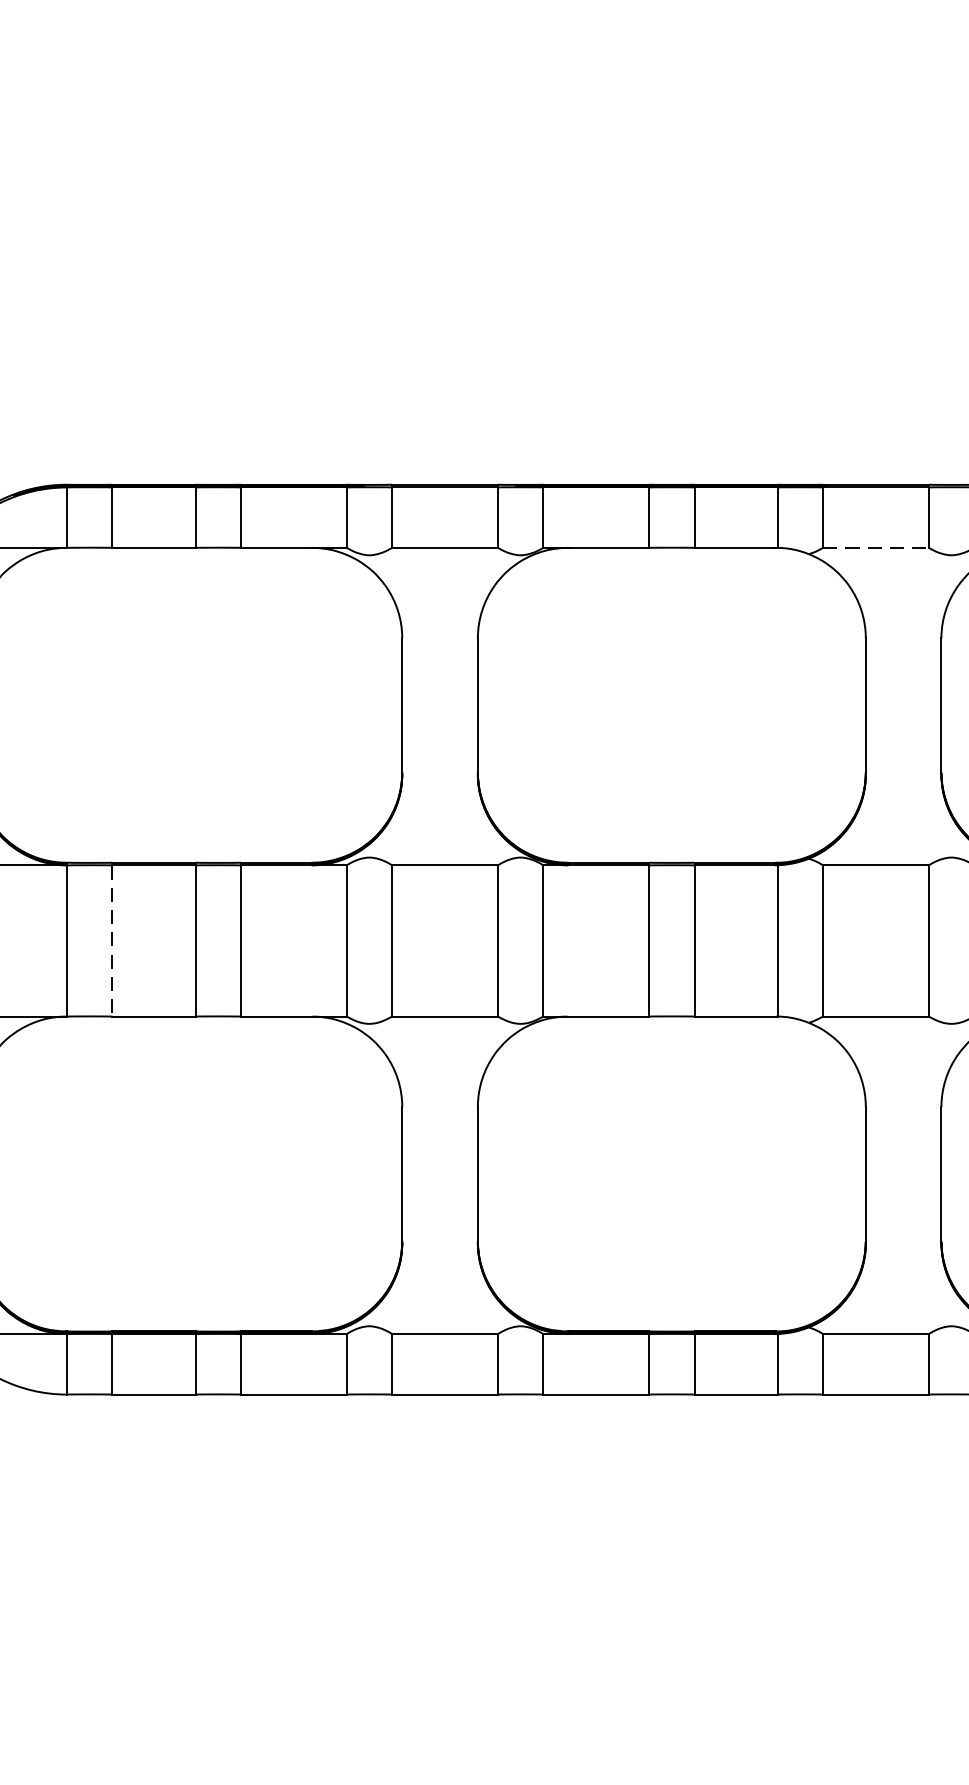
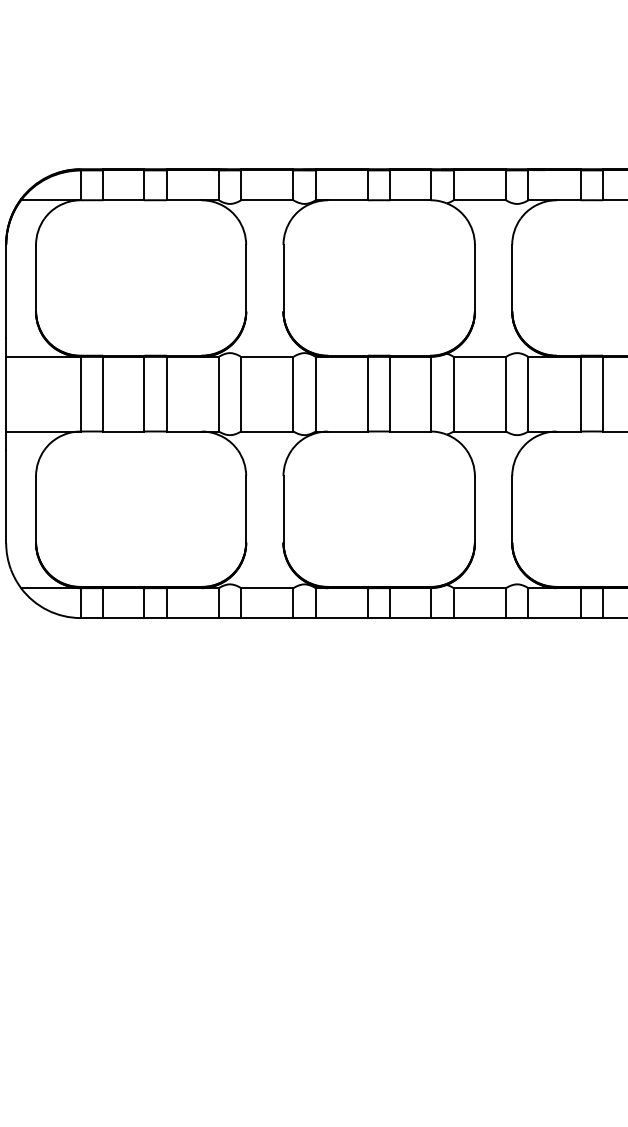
line: (877, 548) -> (480, 200), dashed -> solid
line: (113, 941) -> (103, 394), dashed -> solid

